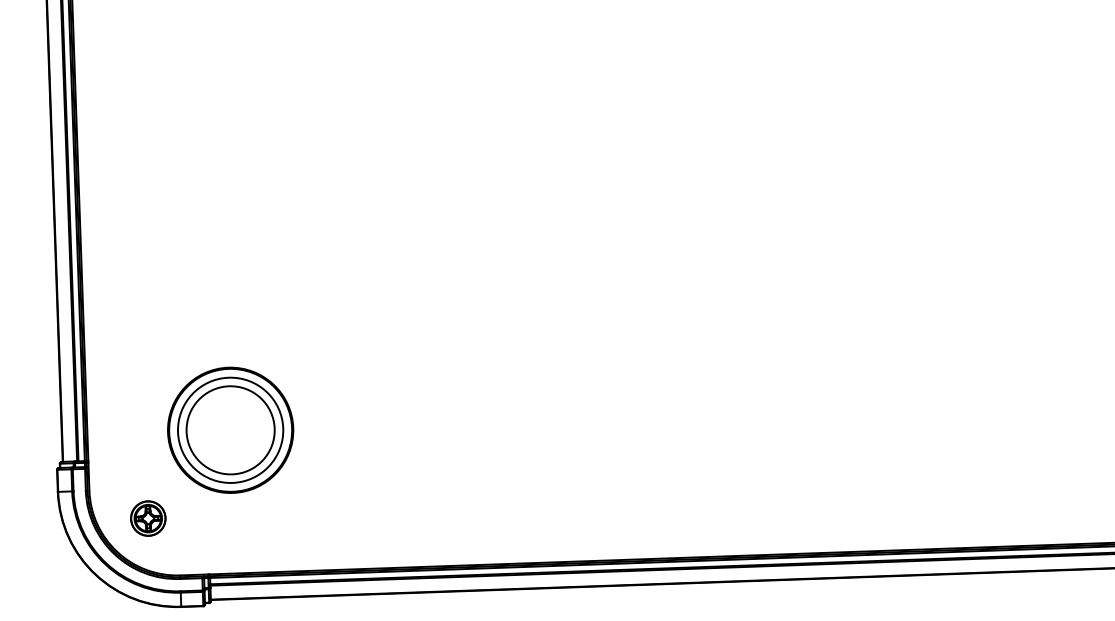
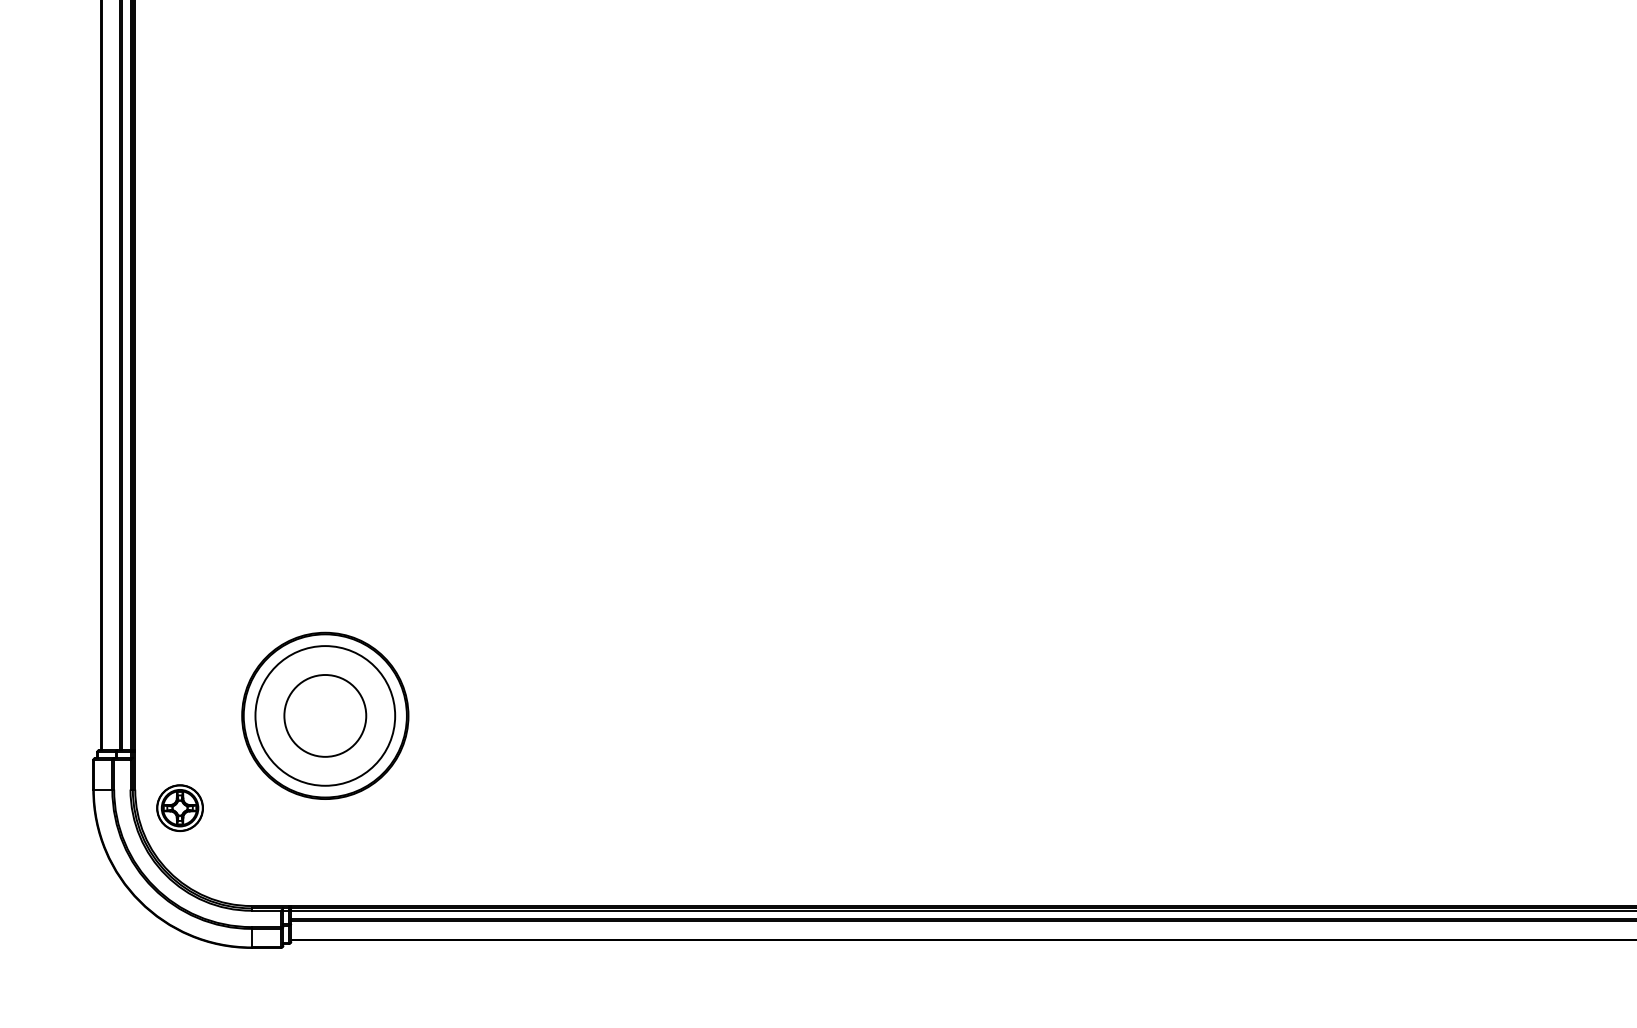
circle: (230, 430) -> (324, 715), size x0.7
part: (147, 518) -> (179, 807), moved

